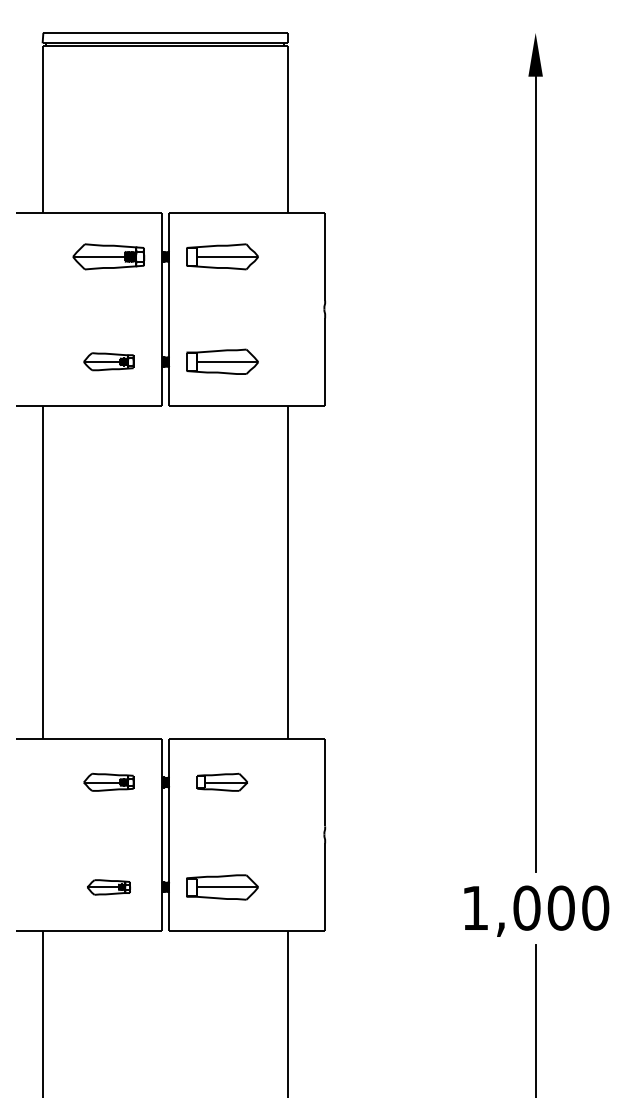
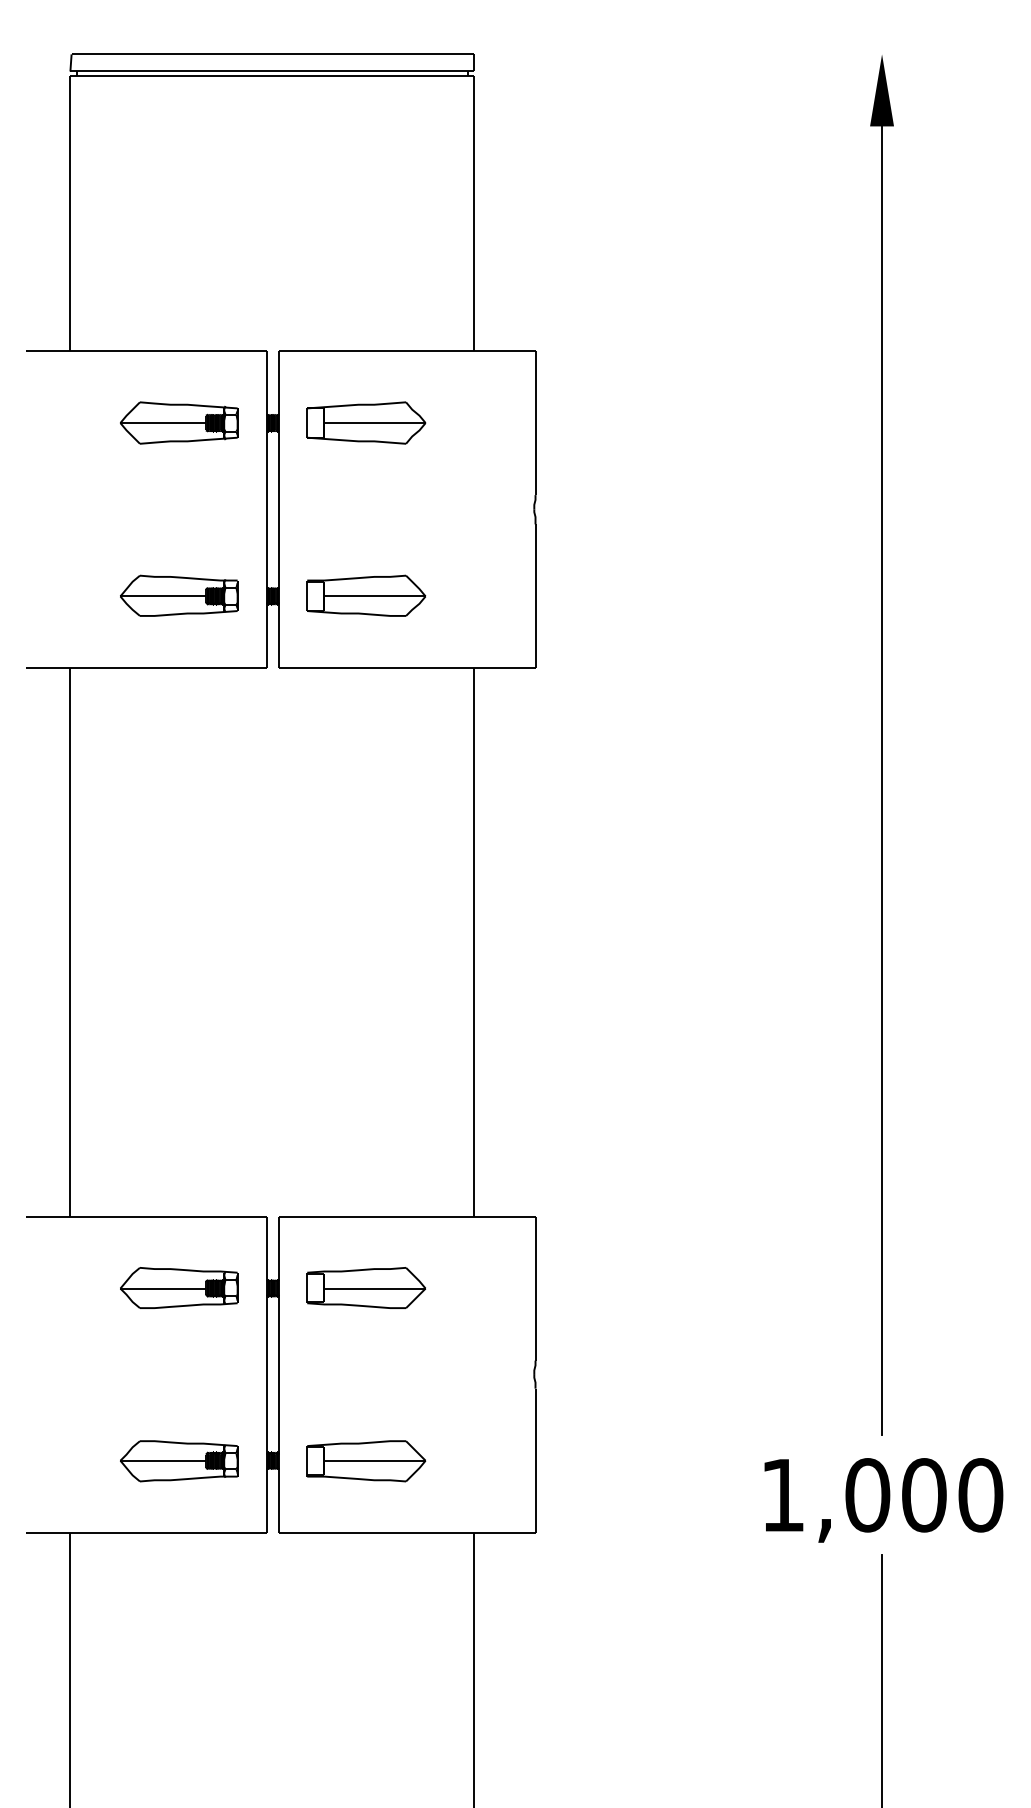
part: (108, 361) -> (178, 595), size x1.43
part: (108, 782) -> (178, 1288), size x1.43
part: (222, 782) -> (366, 1288), size x1.43
part: (108, 887) -> (178, 1461), size x1.67

